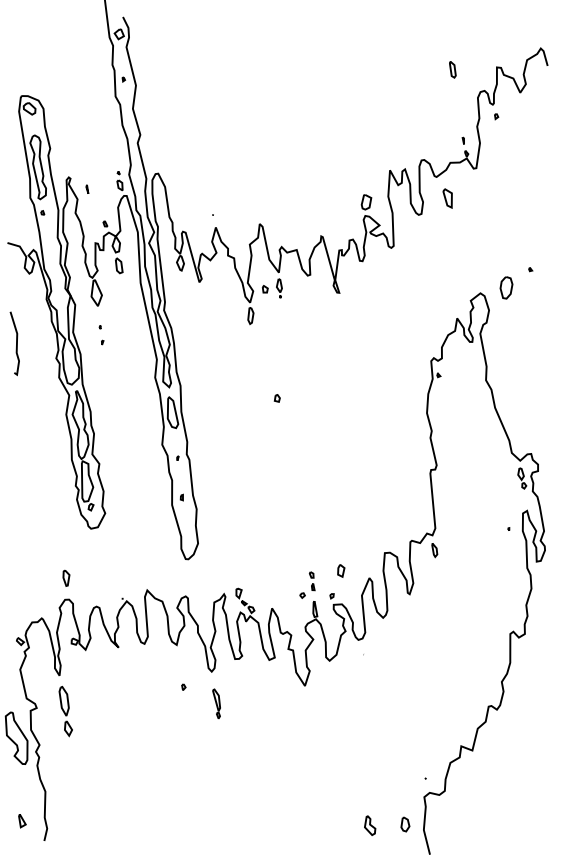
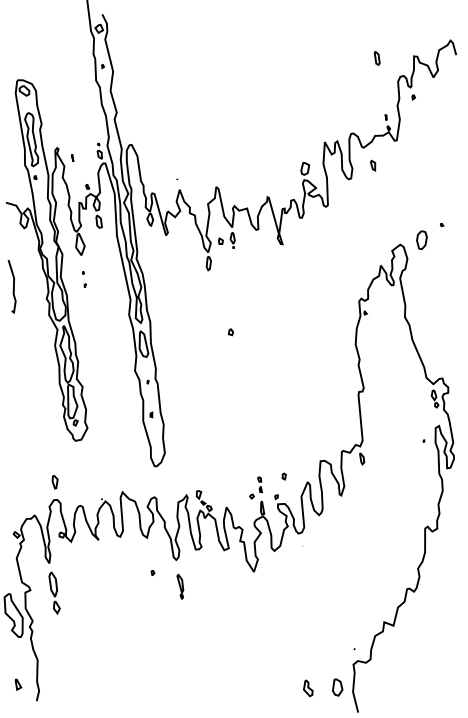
part: (447, 198) -> (372, 165), size x0.62
part: (341, 571) -> (284, 476), size x0.62
part: (405, 824) -> (337, 687), size x1.43

